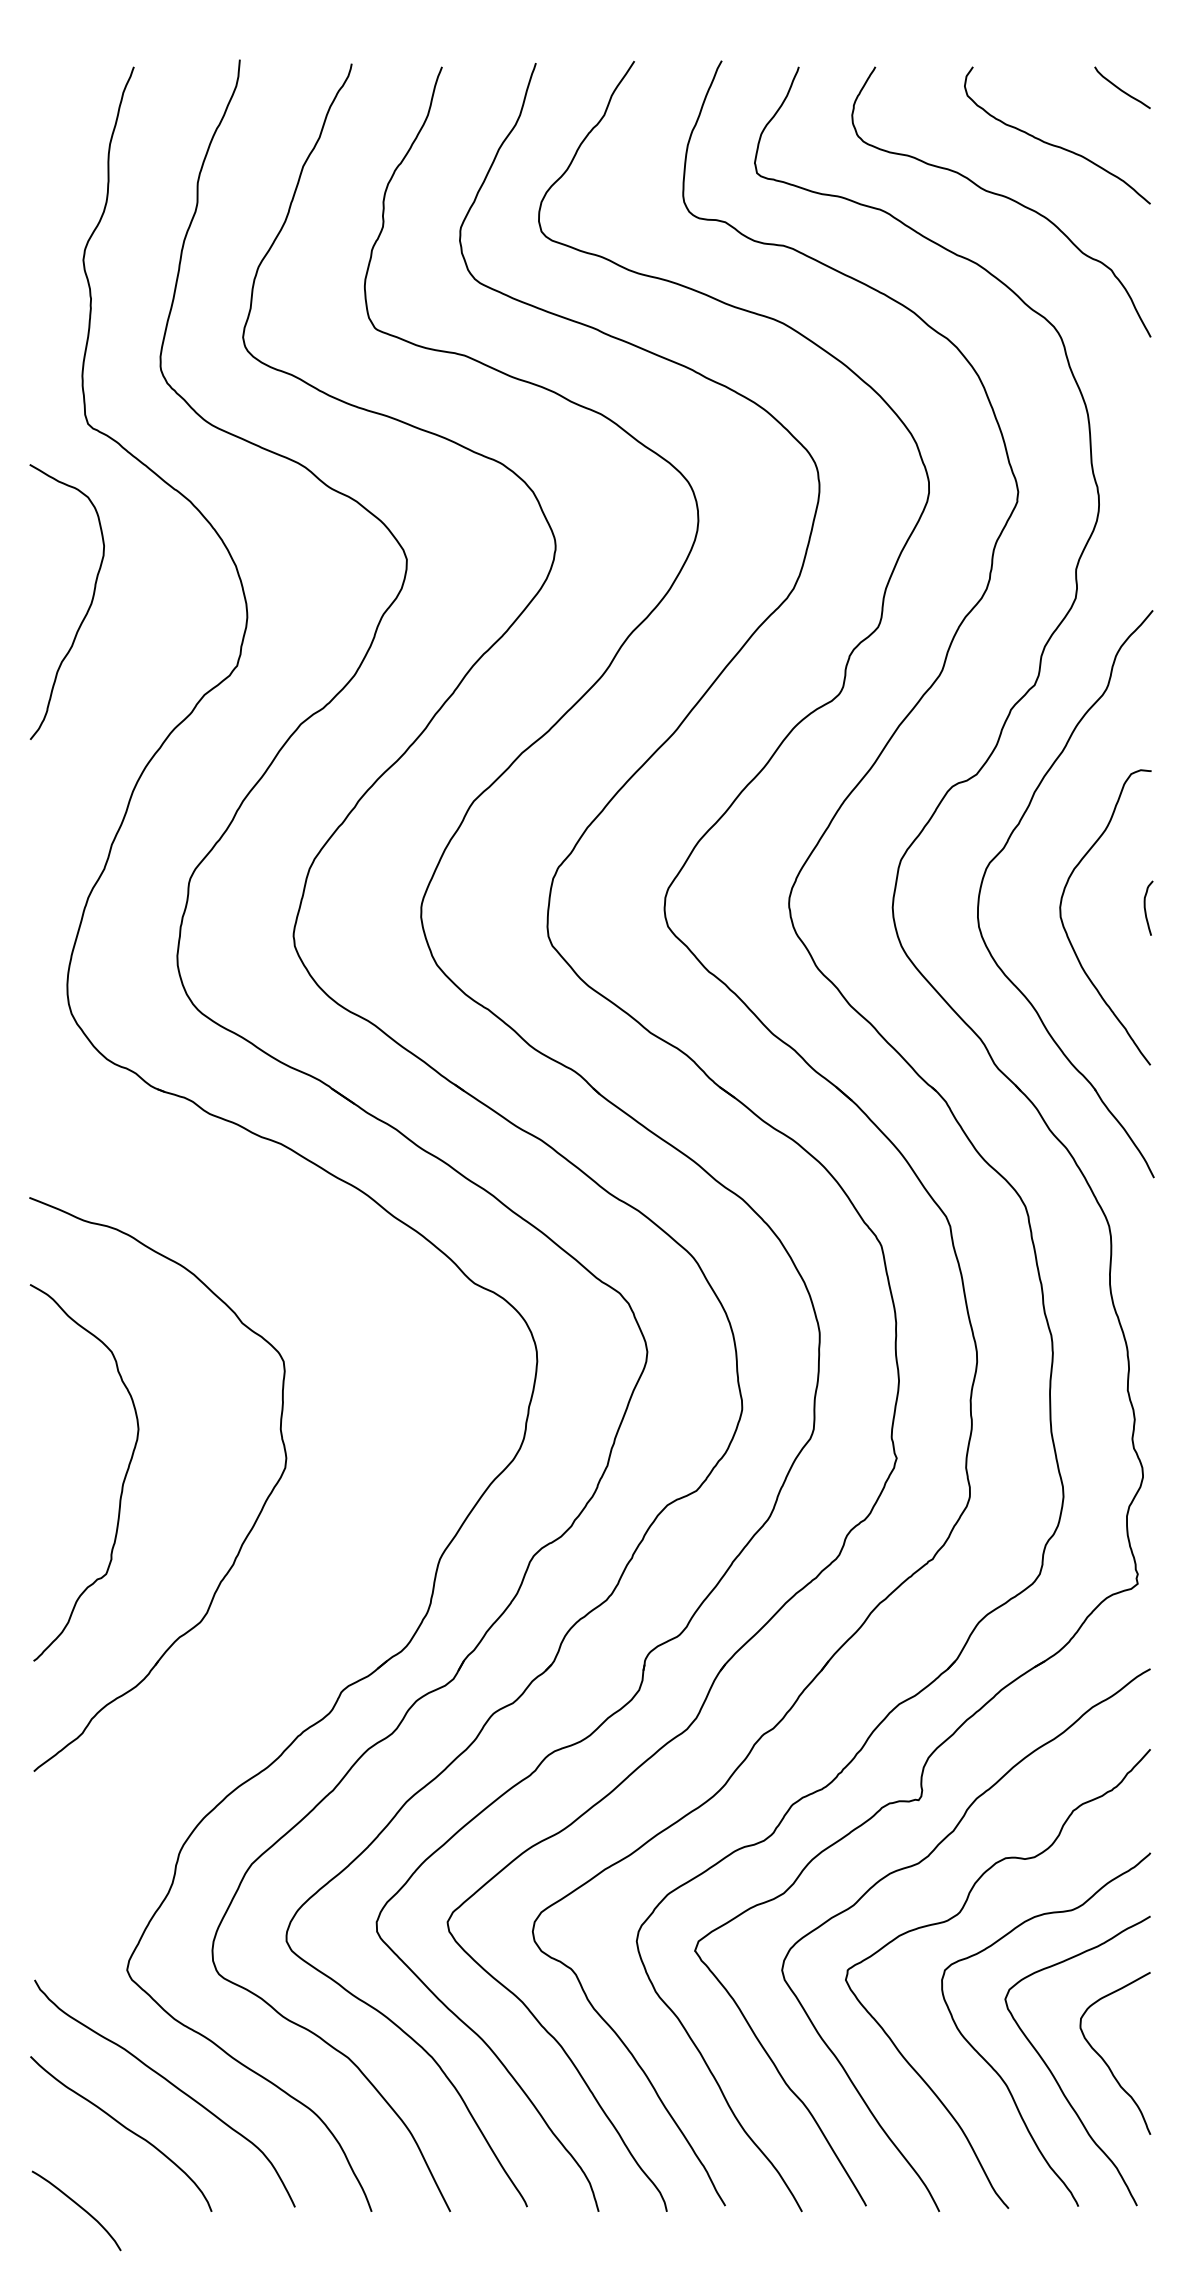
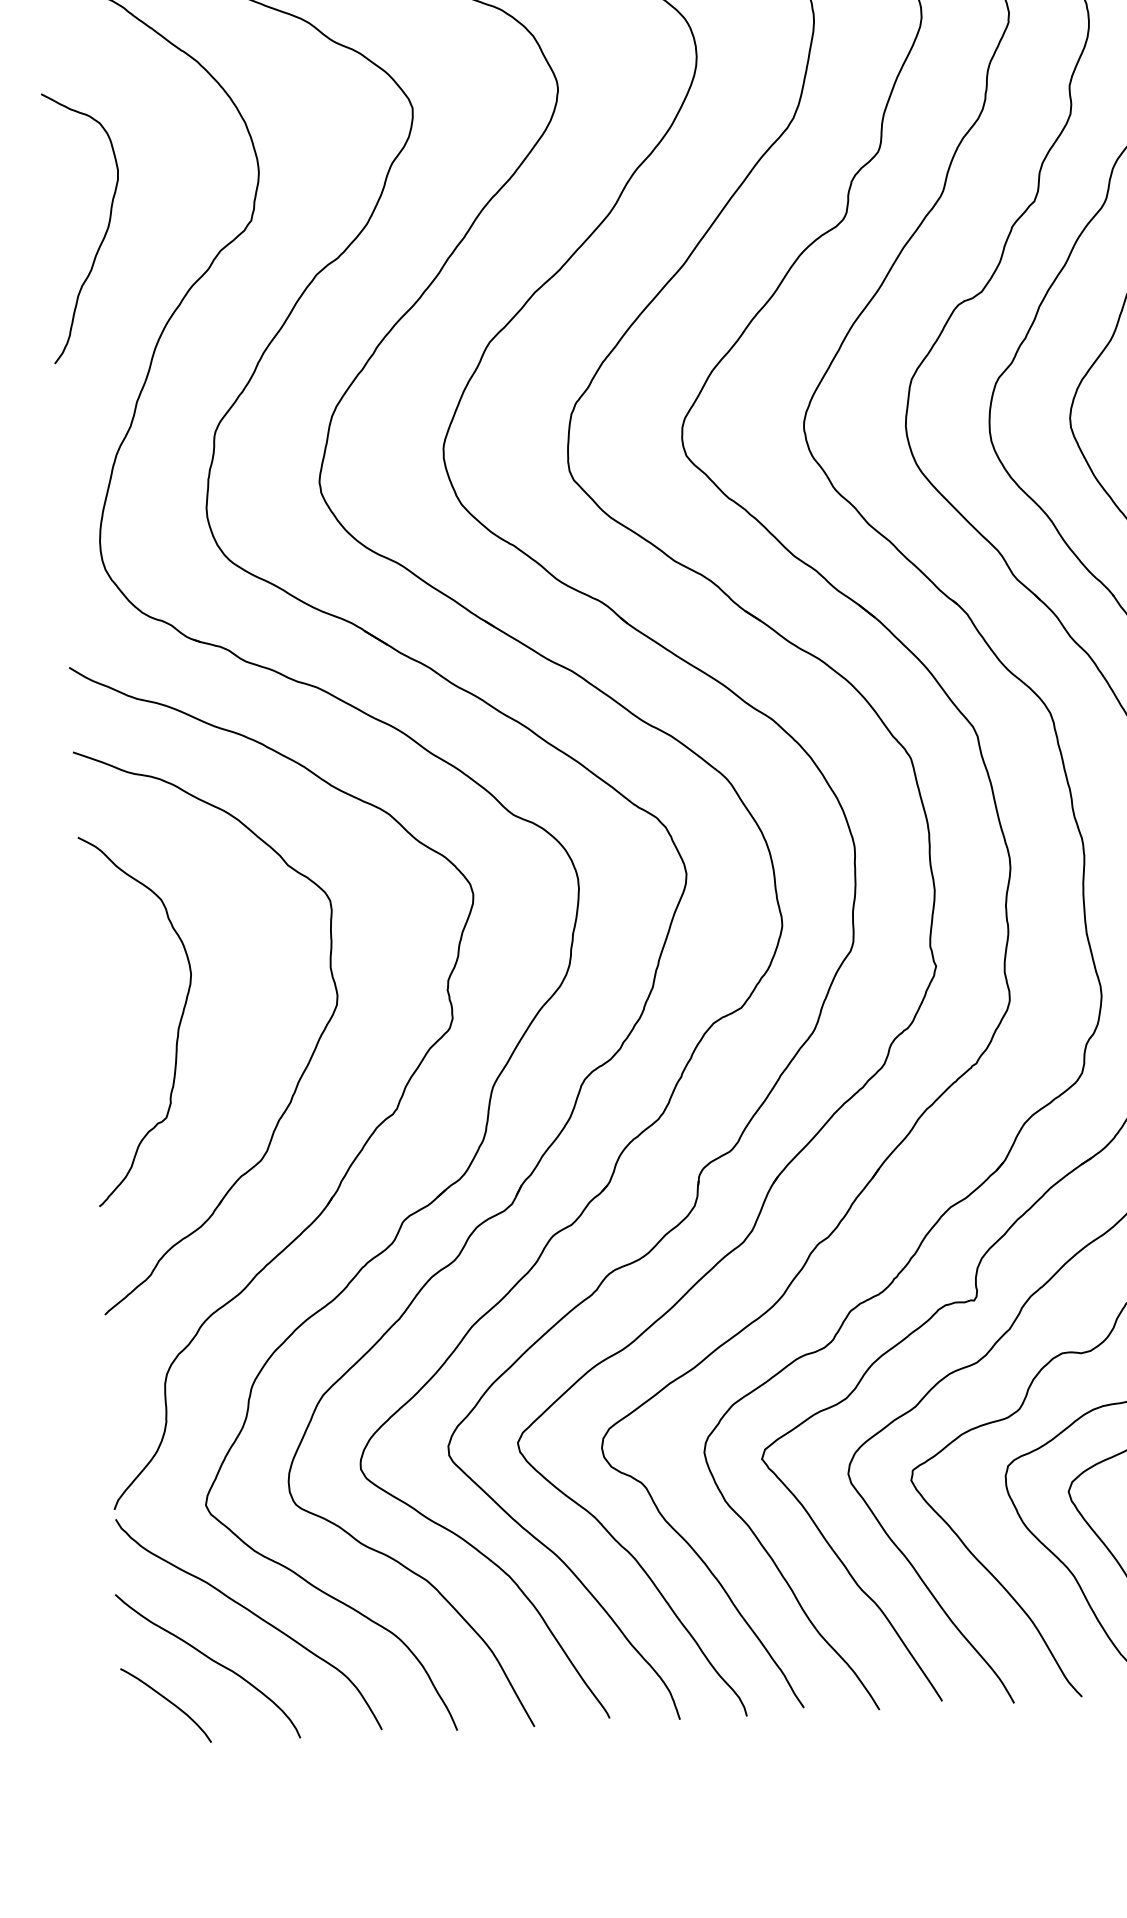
curve: (86, 611) -> (103, 235), moved
part: (310, 1604) -> (368, 1137), added
curve: (79, 2207) -> (168, 1702), moved

